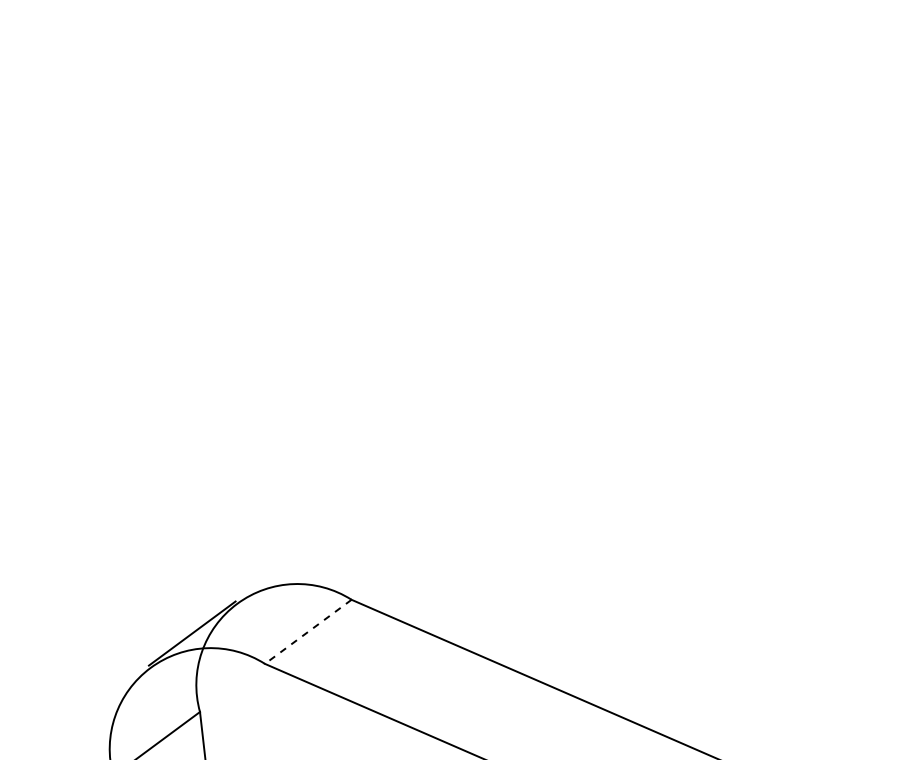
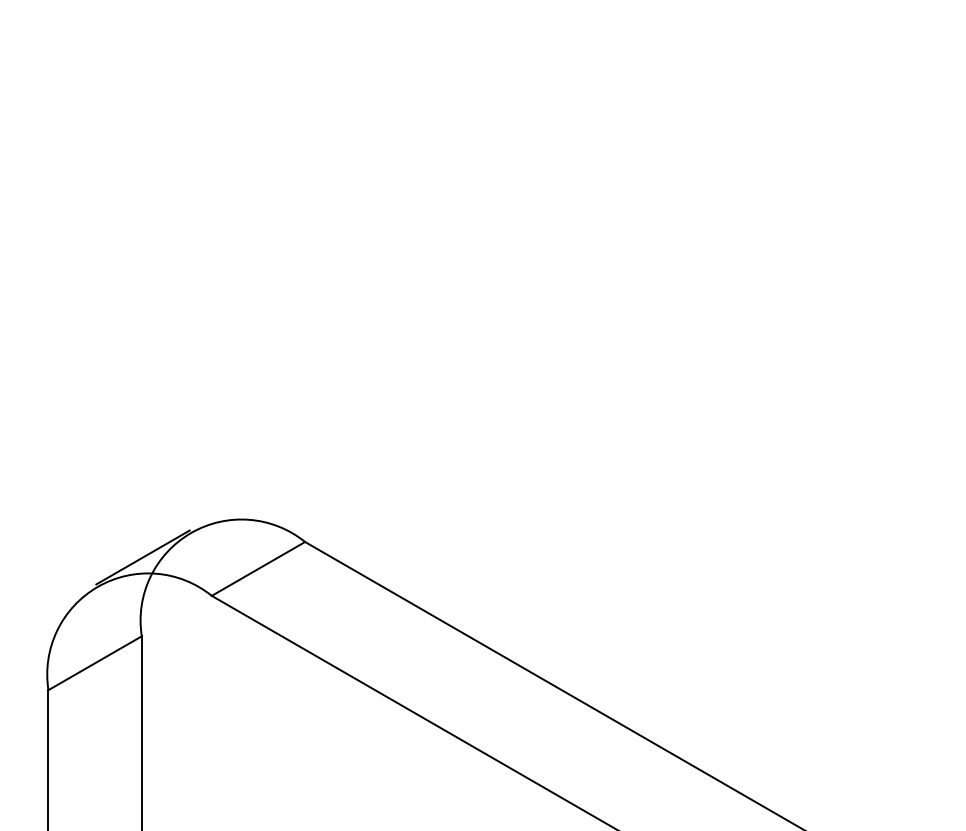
line: (308, 631) -> (258, 568), dashed -> solid

